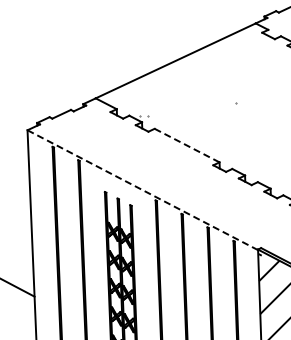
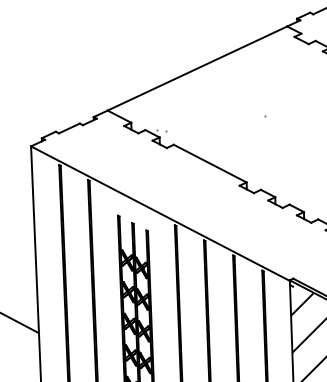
line: (187, 145) -> (210, 163), dashed -> solid
line: (142, 190) -> (160, 214), dashed -> solid

